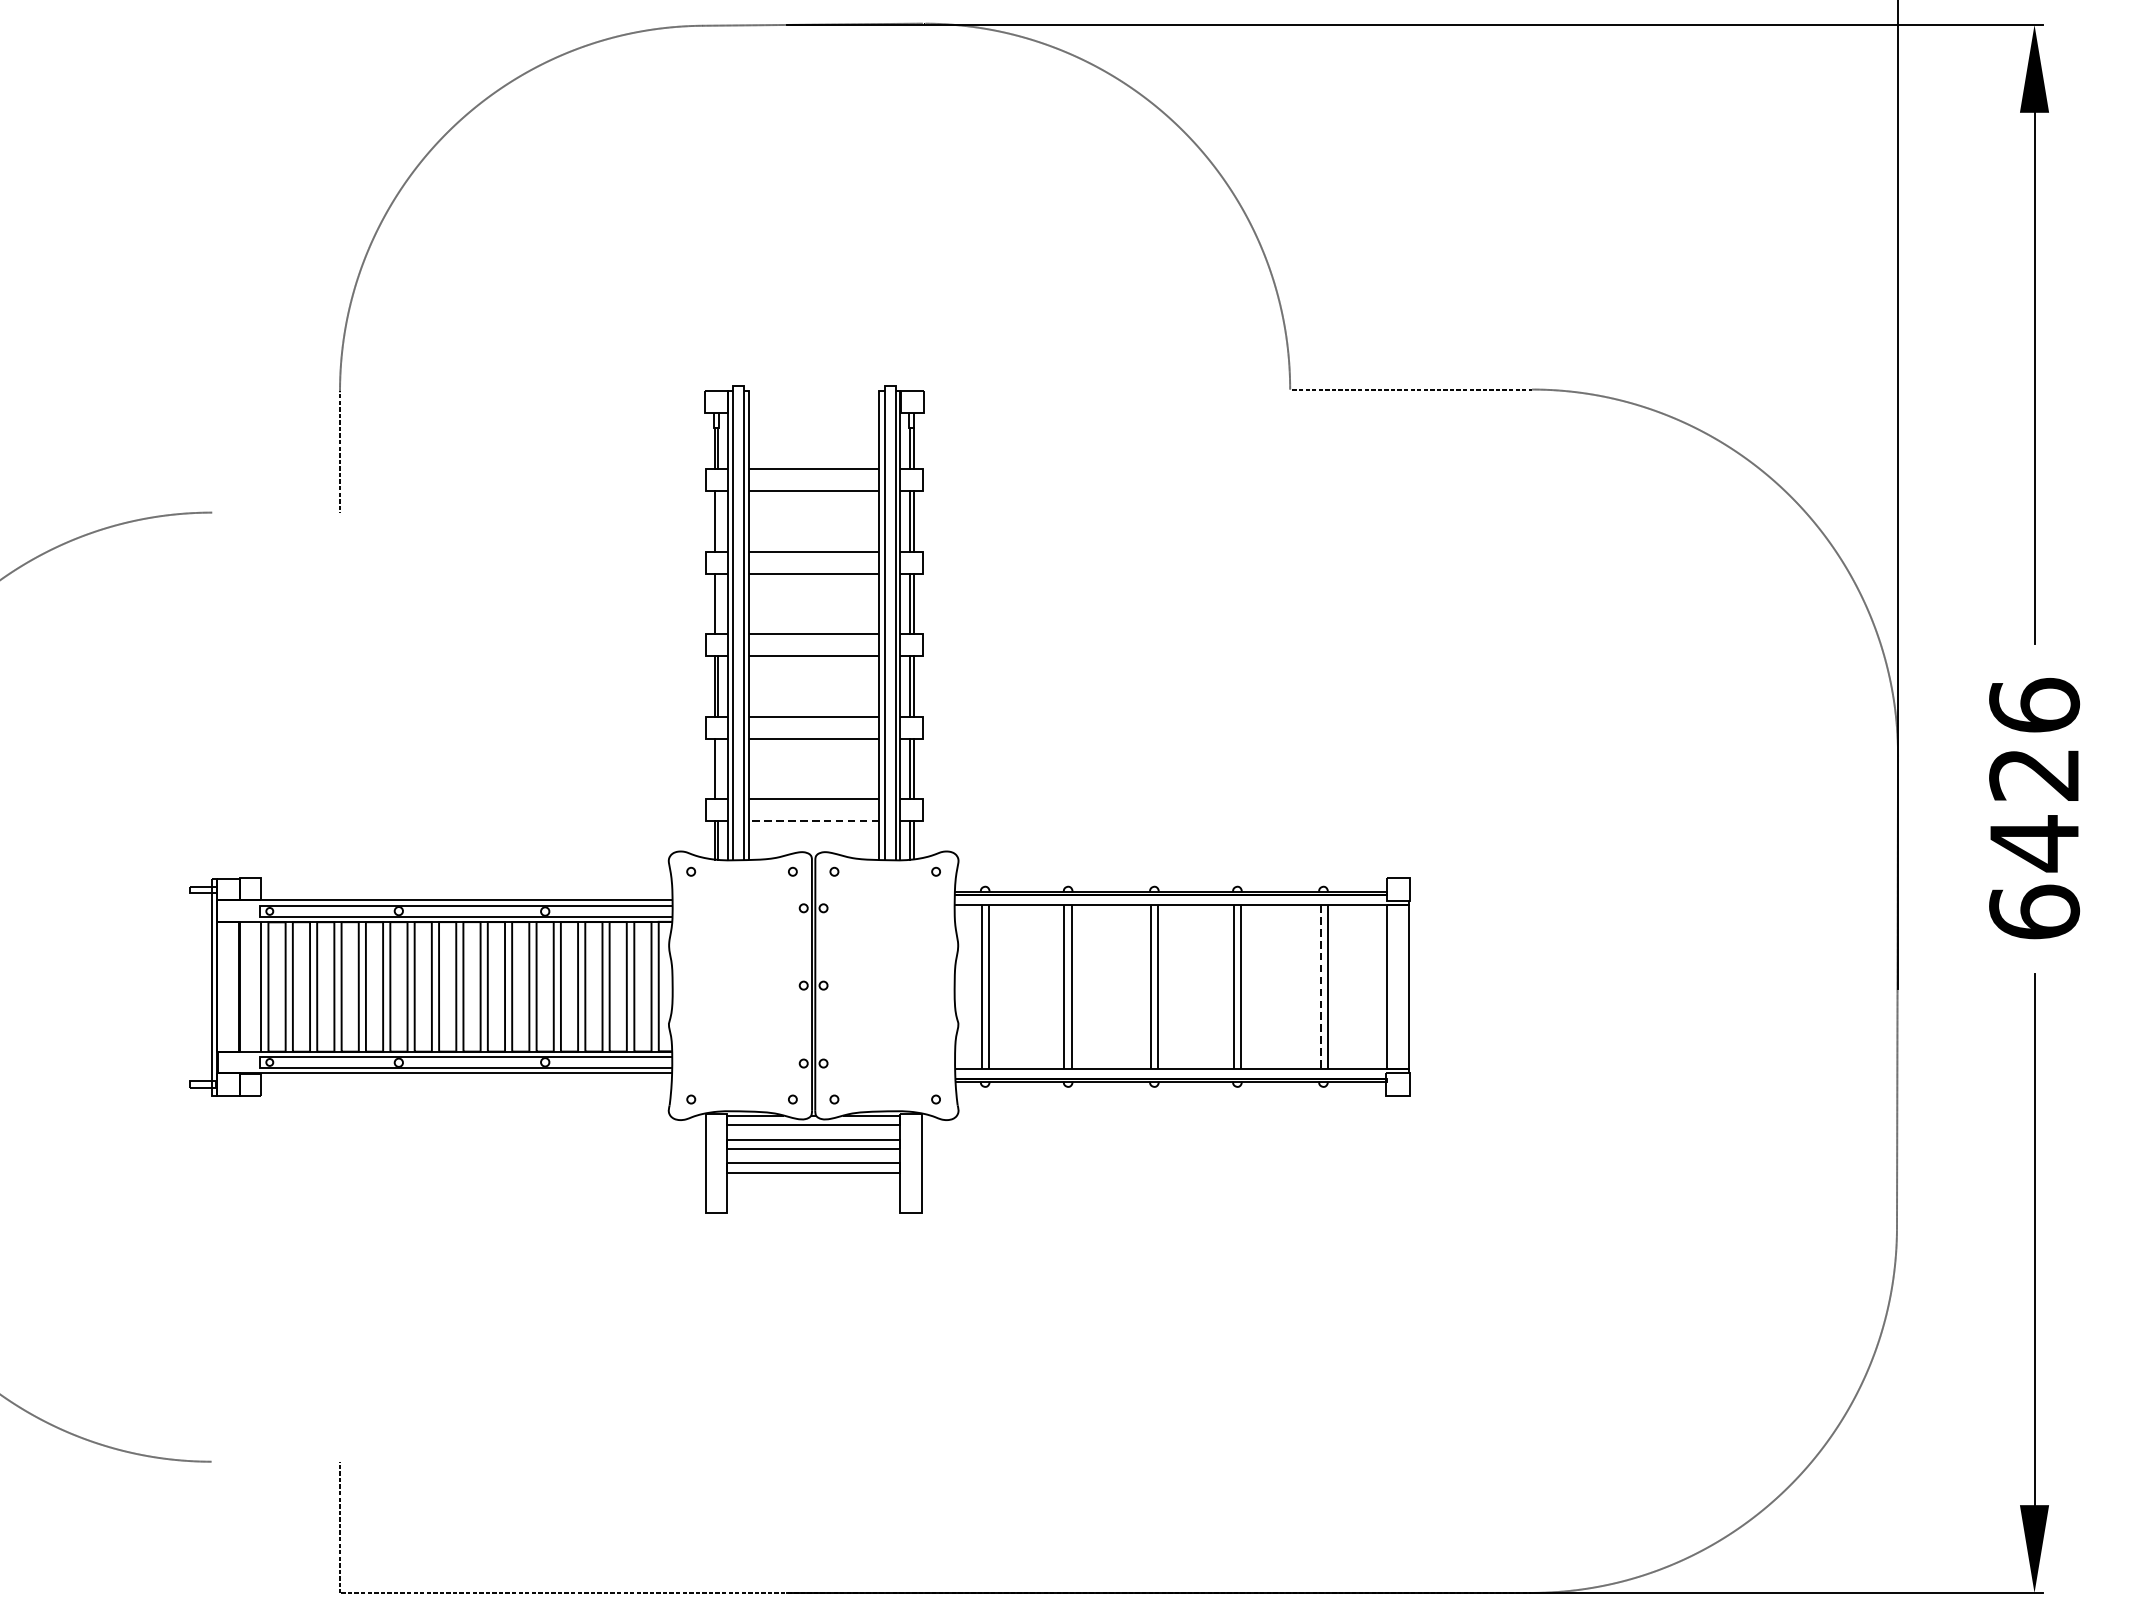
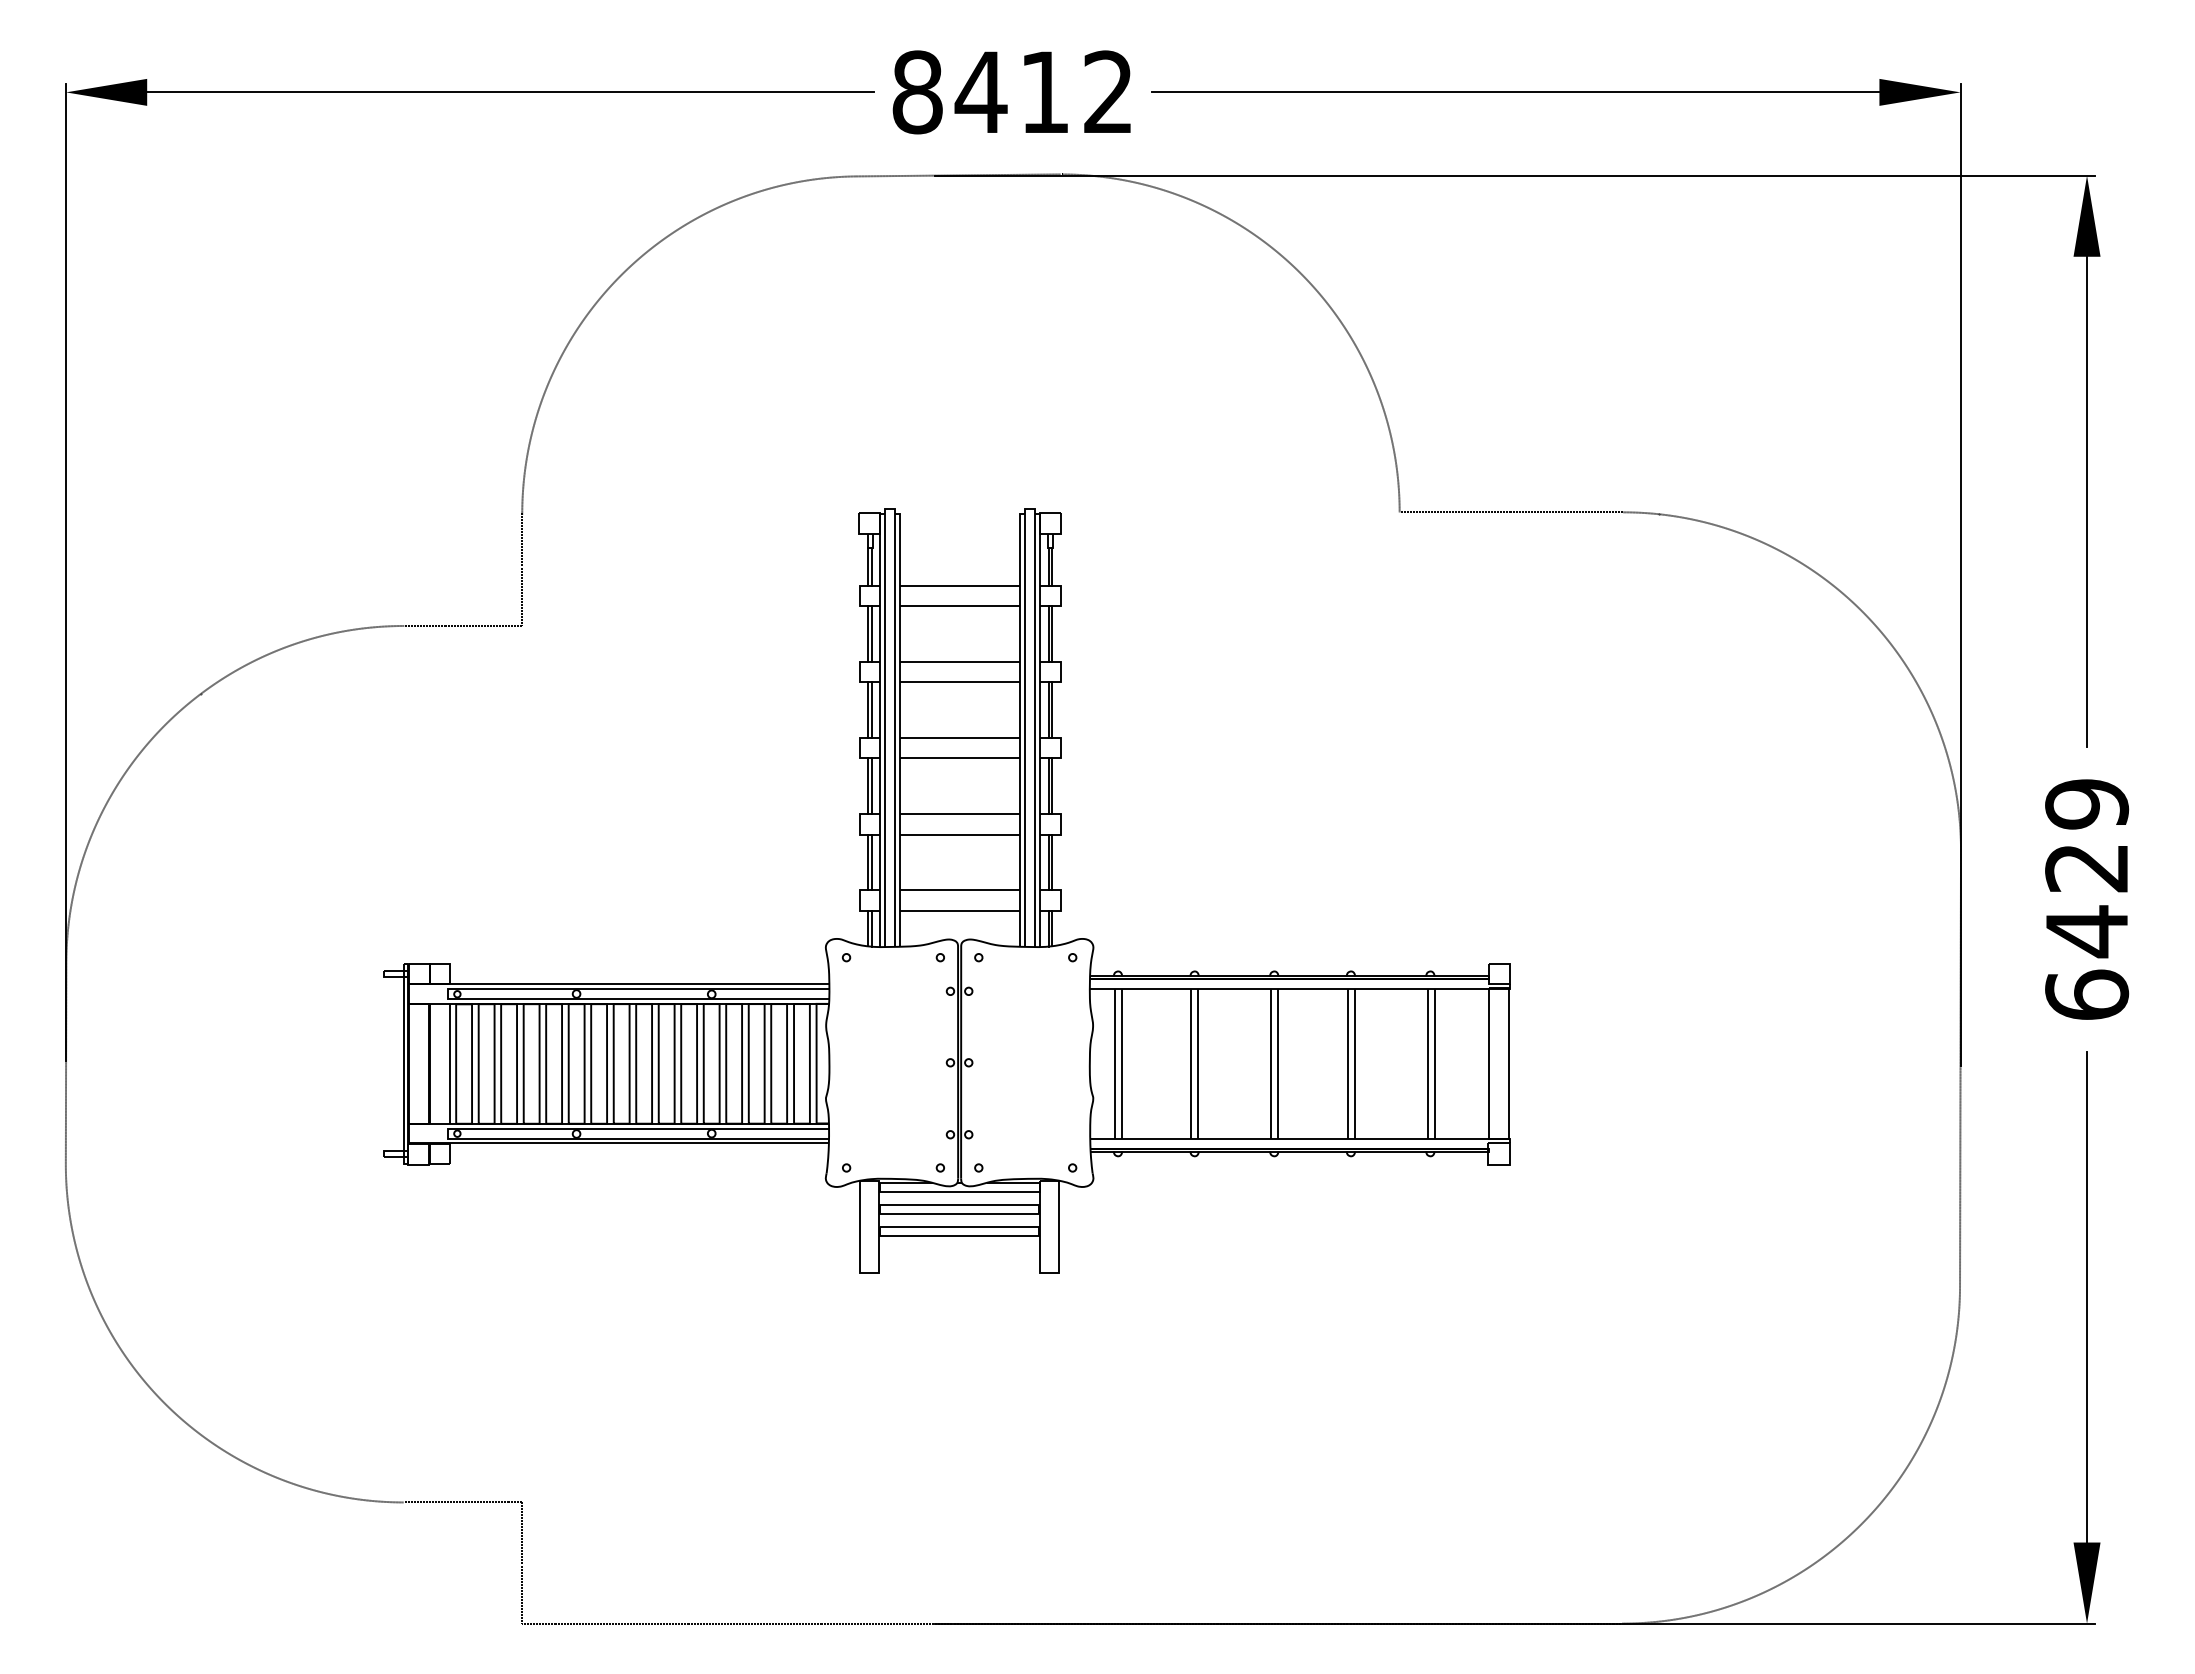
line: (276, 512) -> (463, 625), added
line: (718, 520) -> (871, 633), added
line: (718, 604) -> (871, 710), added
text: (2035, 704) -> (2087, 803), 6426 -> 6429
line: (718, 768) -> (871, 862), added
line: (814, 820) -> (960, 910), dashed -> solid
line: (1320, 987) -> (1427, 1064), dashed -> solid
line: (275, 1461) -> (462, 1502), added

